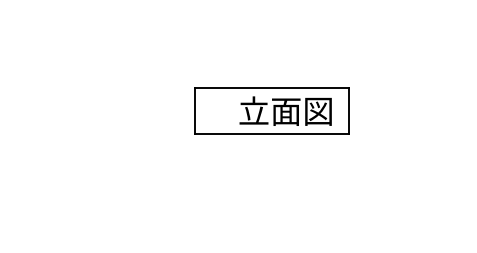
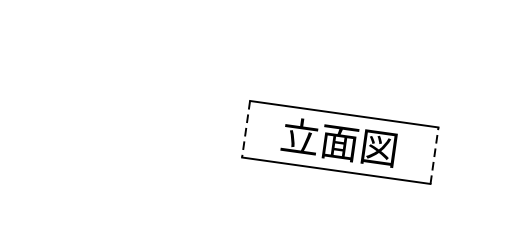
text: (285, 110) -> (339, 141), moved
line: (348, 110) -> (434, 154), solid -> dashed
line: (194, 111) -> (245, 129), solid -> dashed

